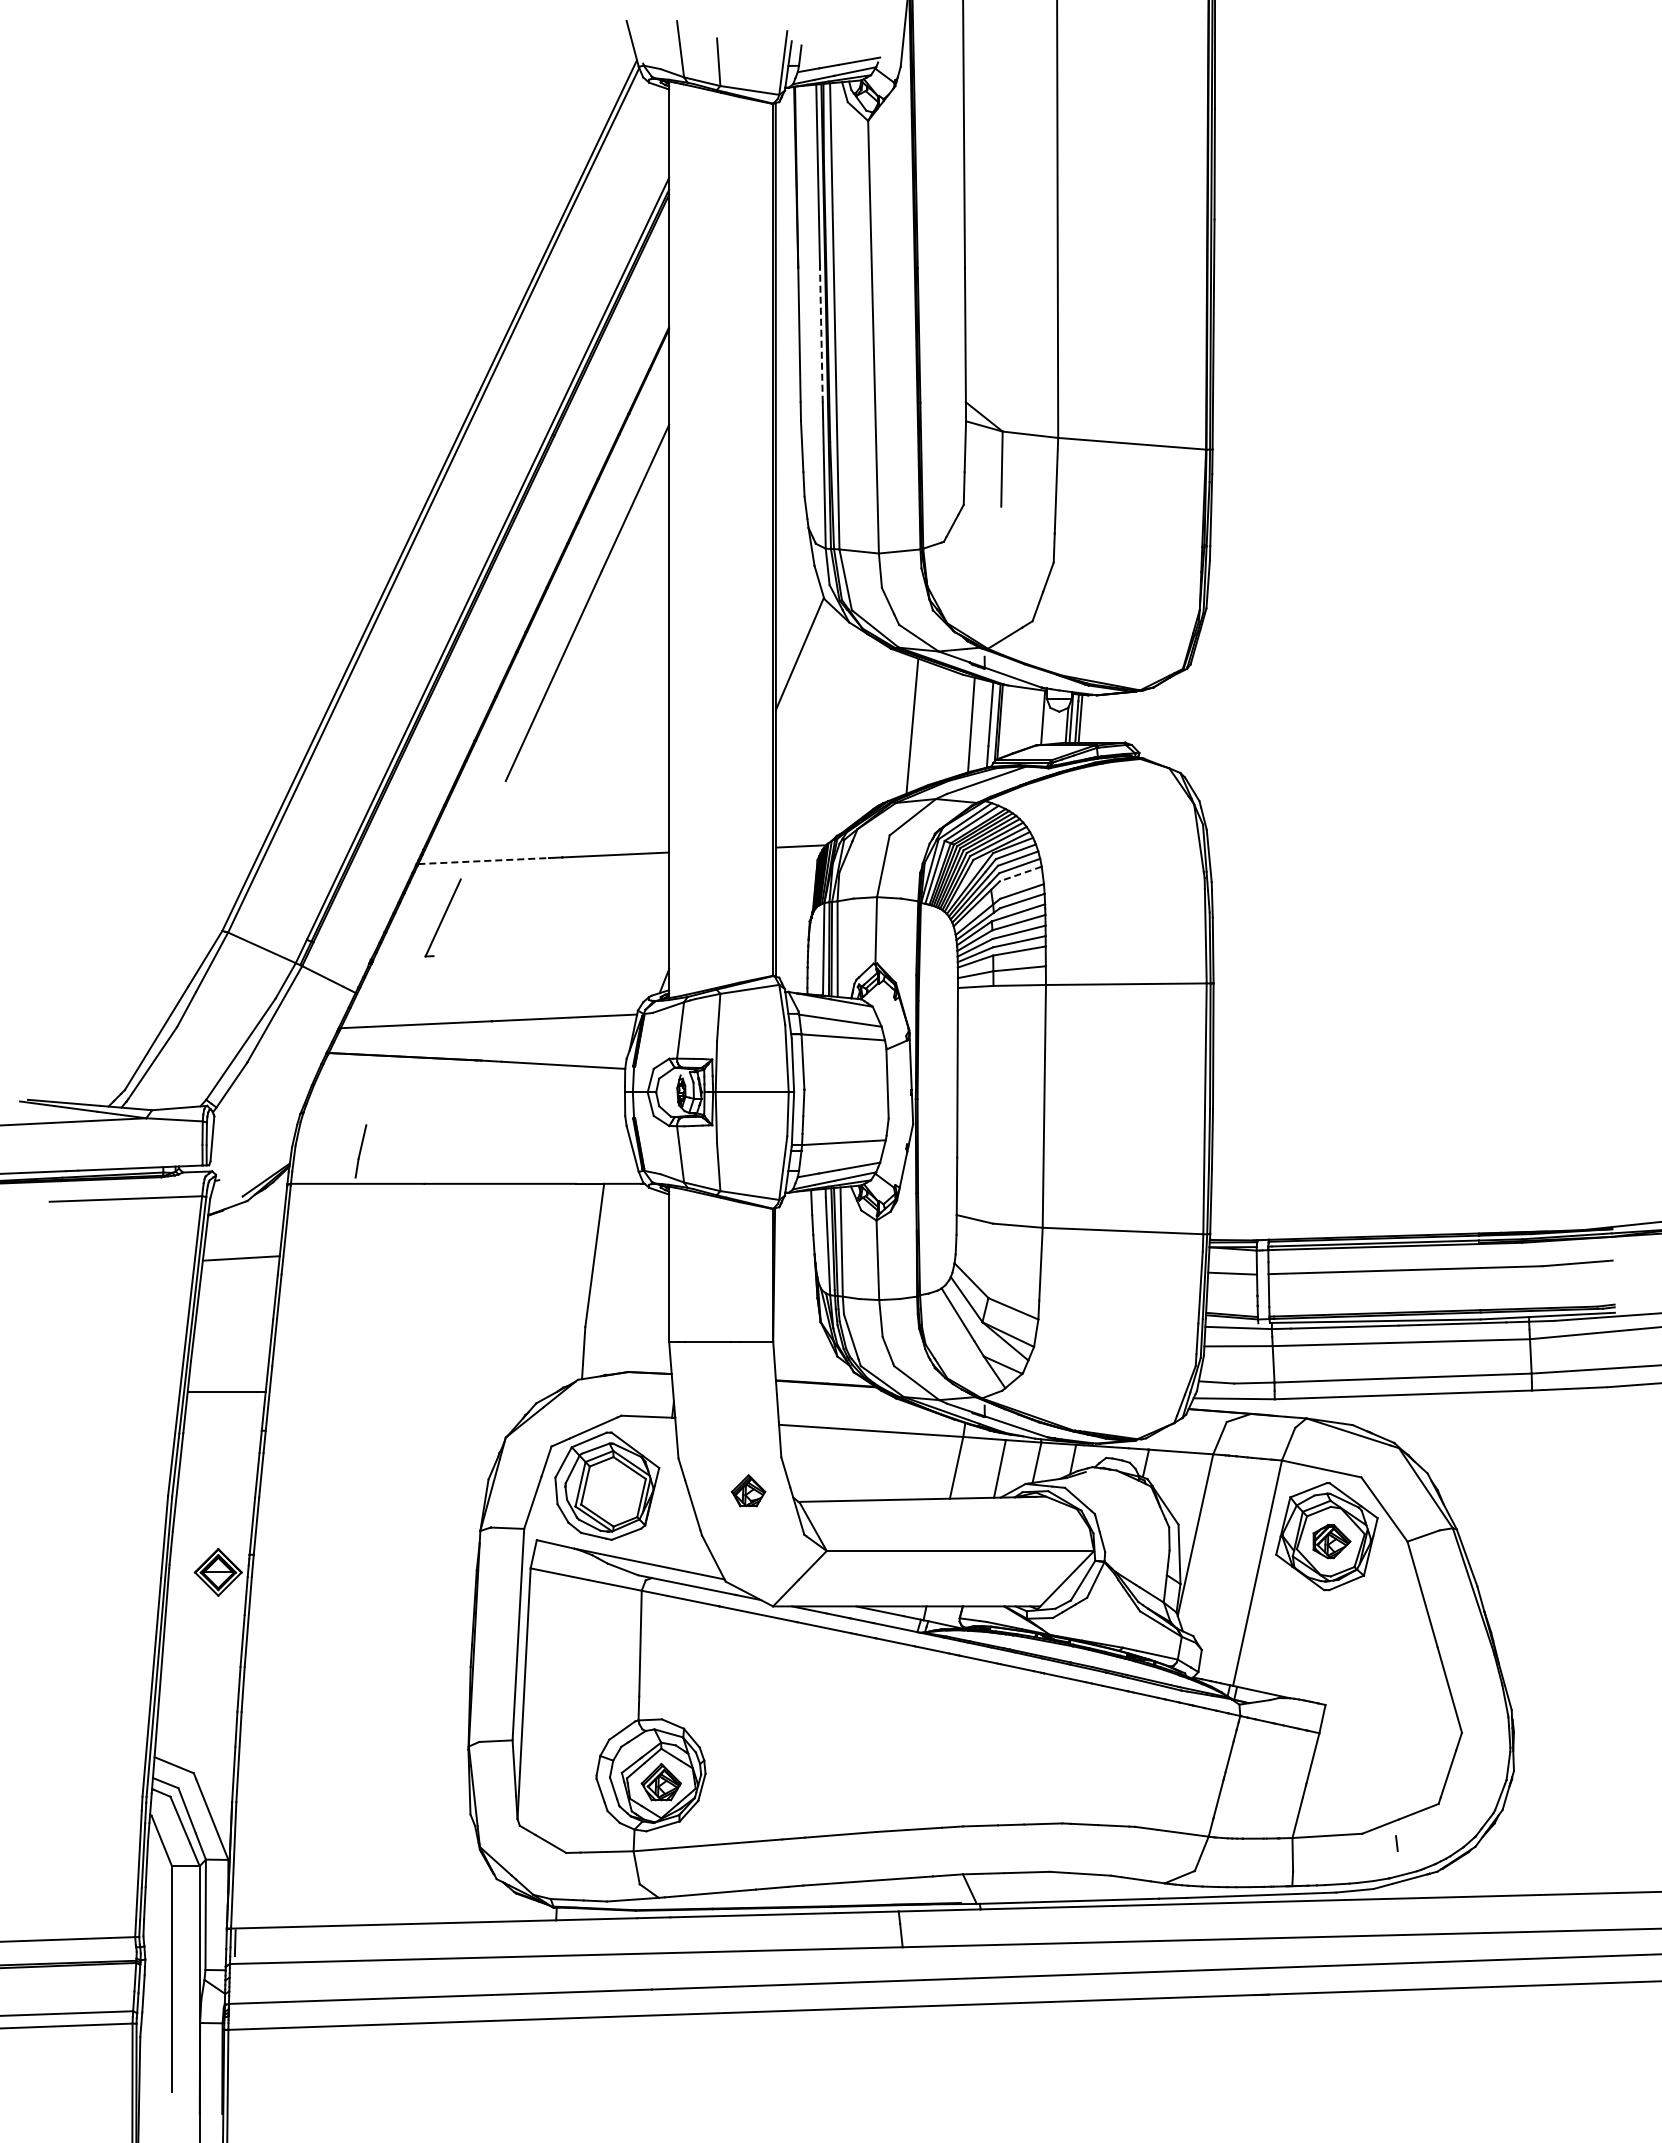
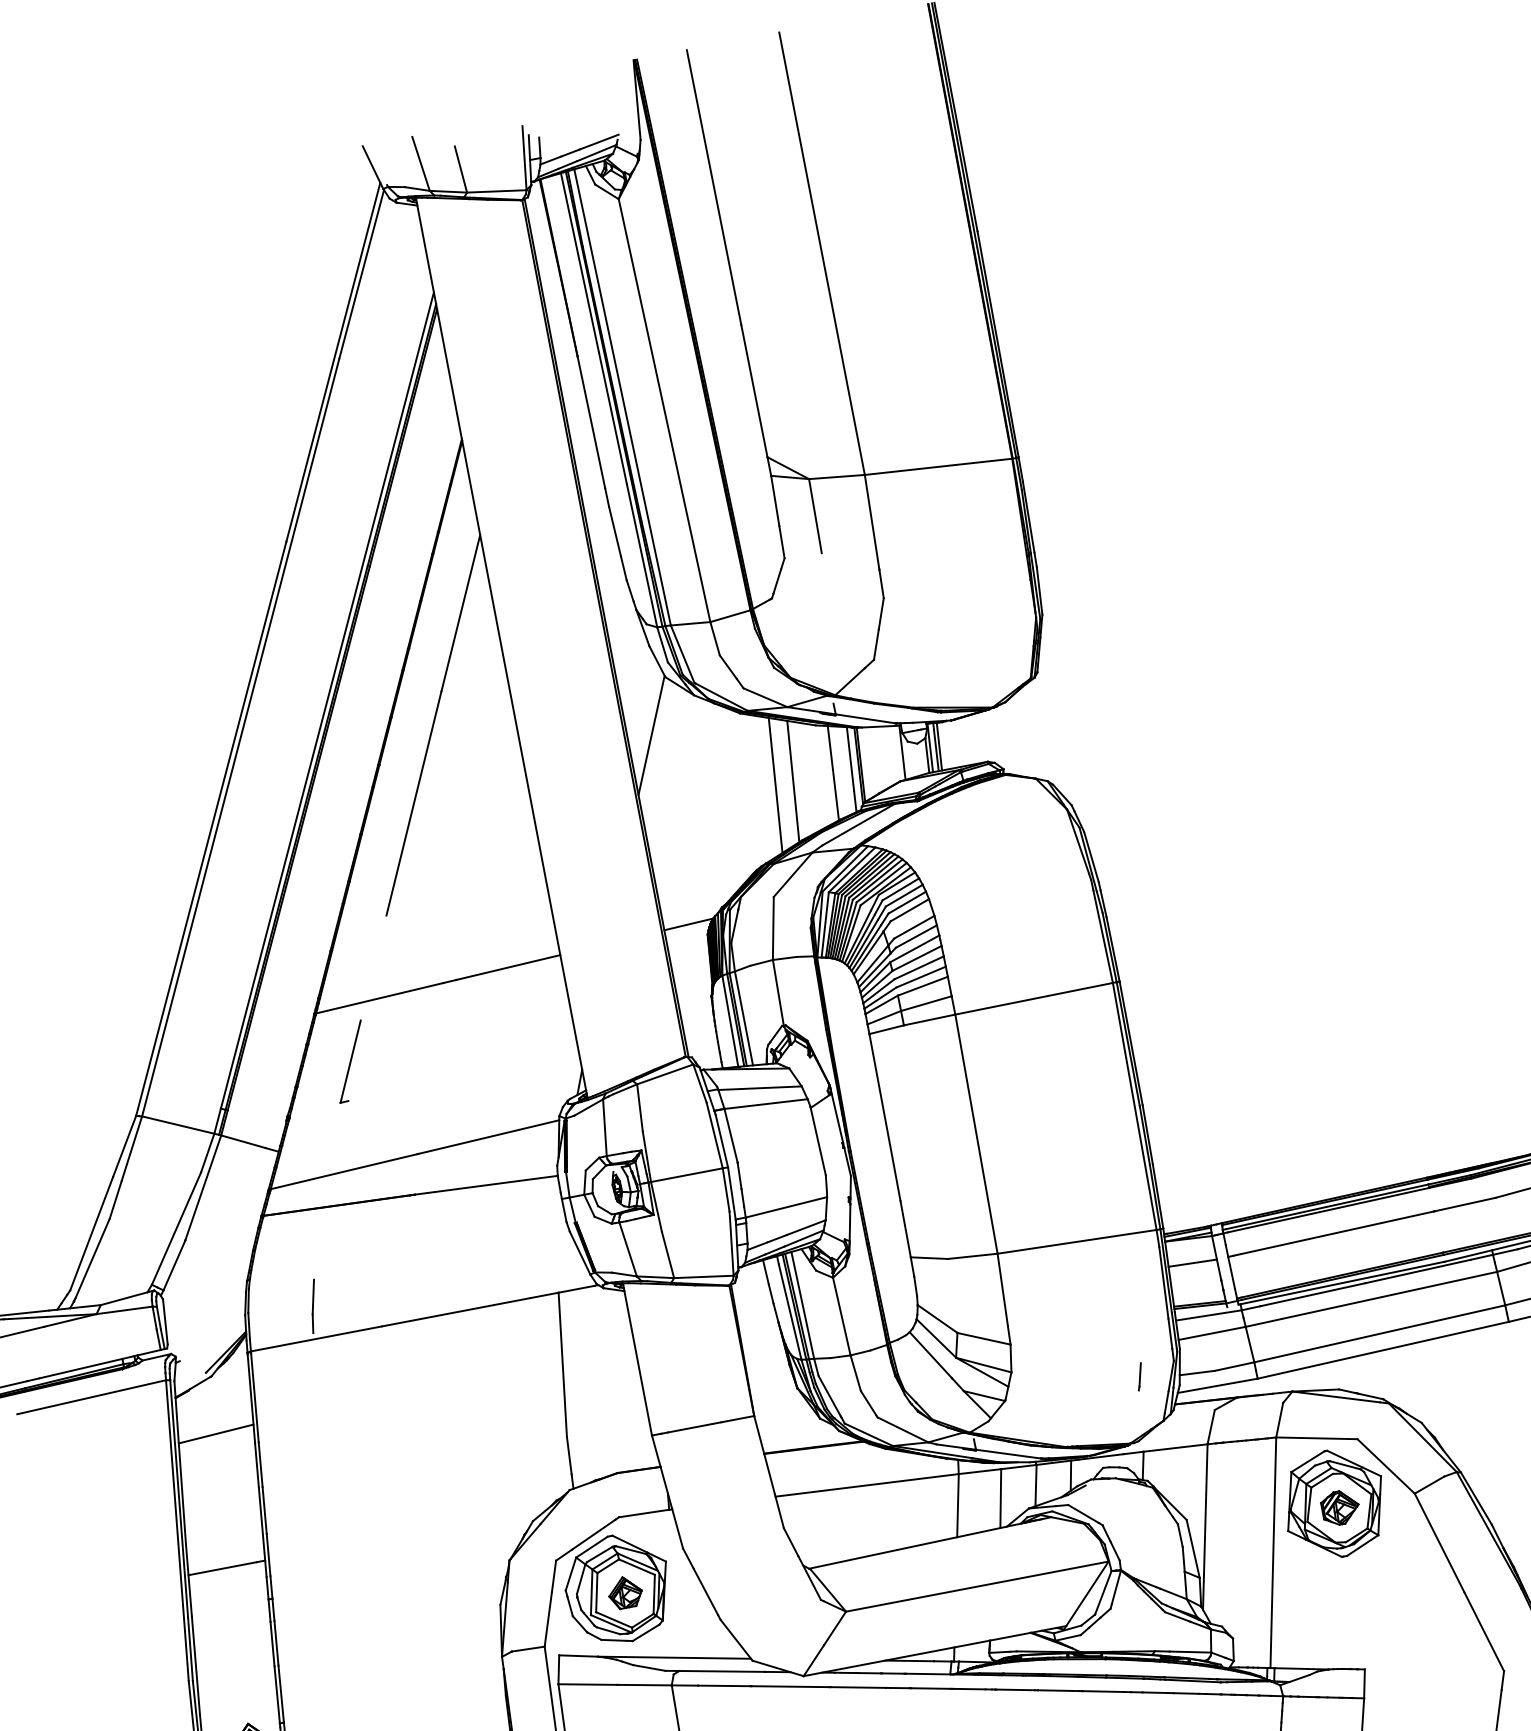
line: (821, 334) -> (612, 417), dashed -> solid
line: (930, 725) -> (793, 781), added
line: (484, 861) -> (380, 998), dashed -> solid
line: (1020, 874) -> (909, 910), dashed -> solid
line: (1158, 1375) -> (1139, 1377), added
part: (748, 1490) -> (625, 1592), moved

